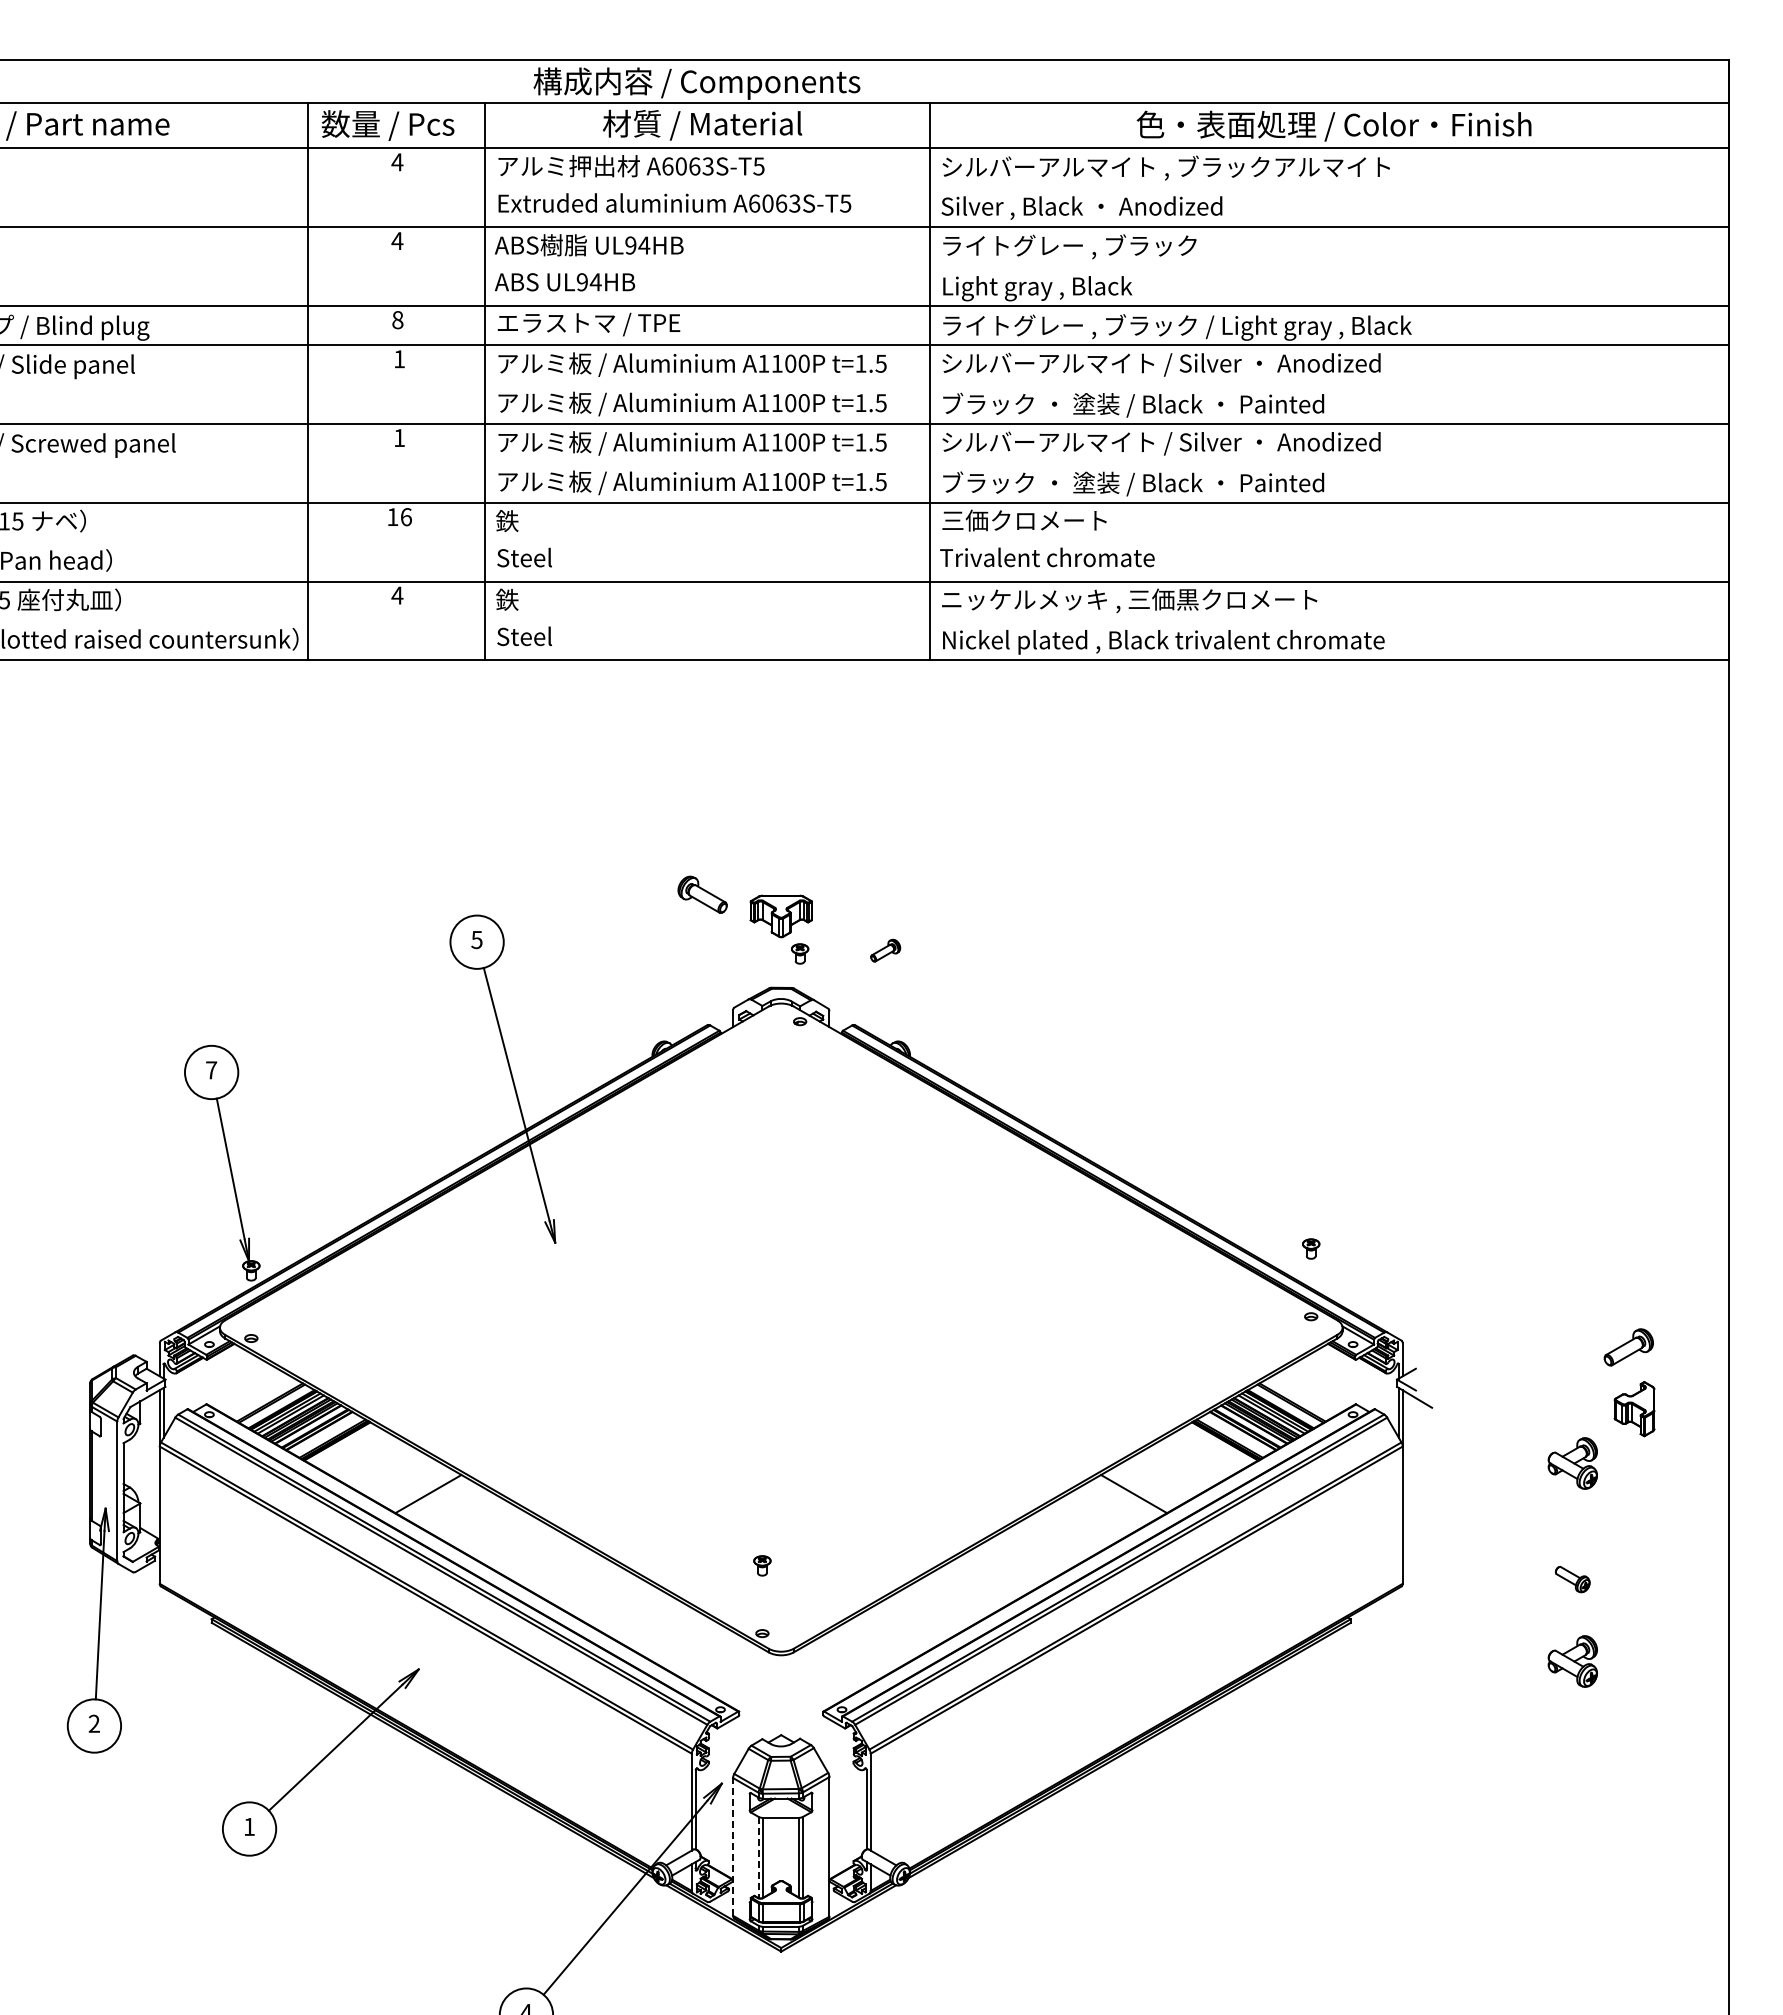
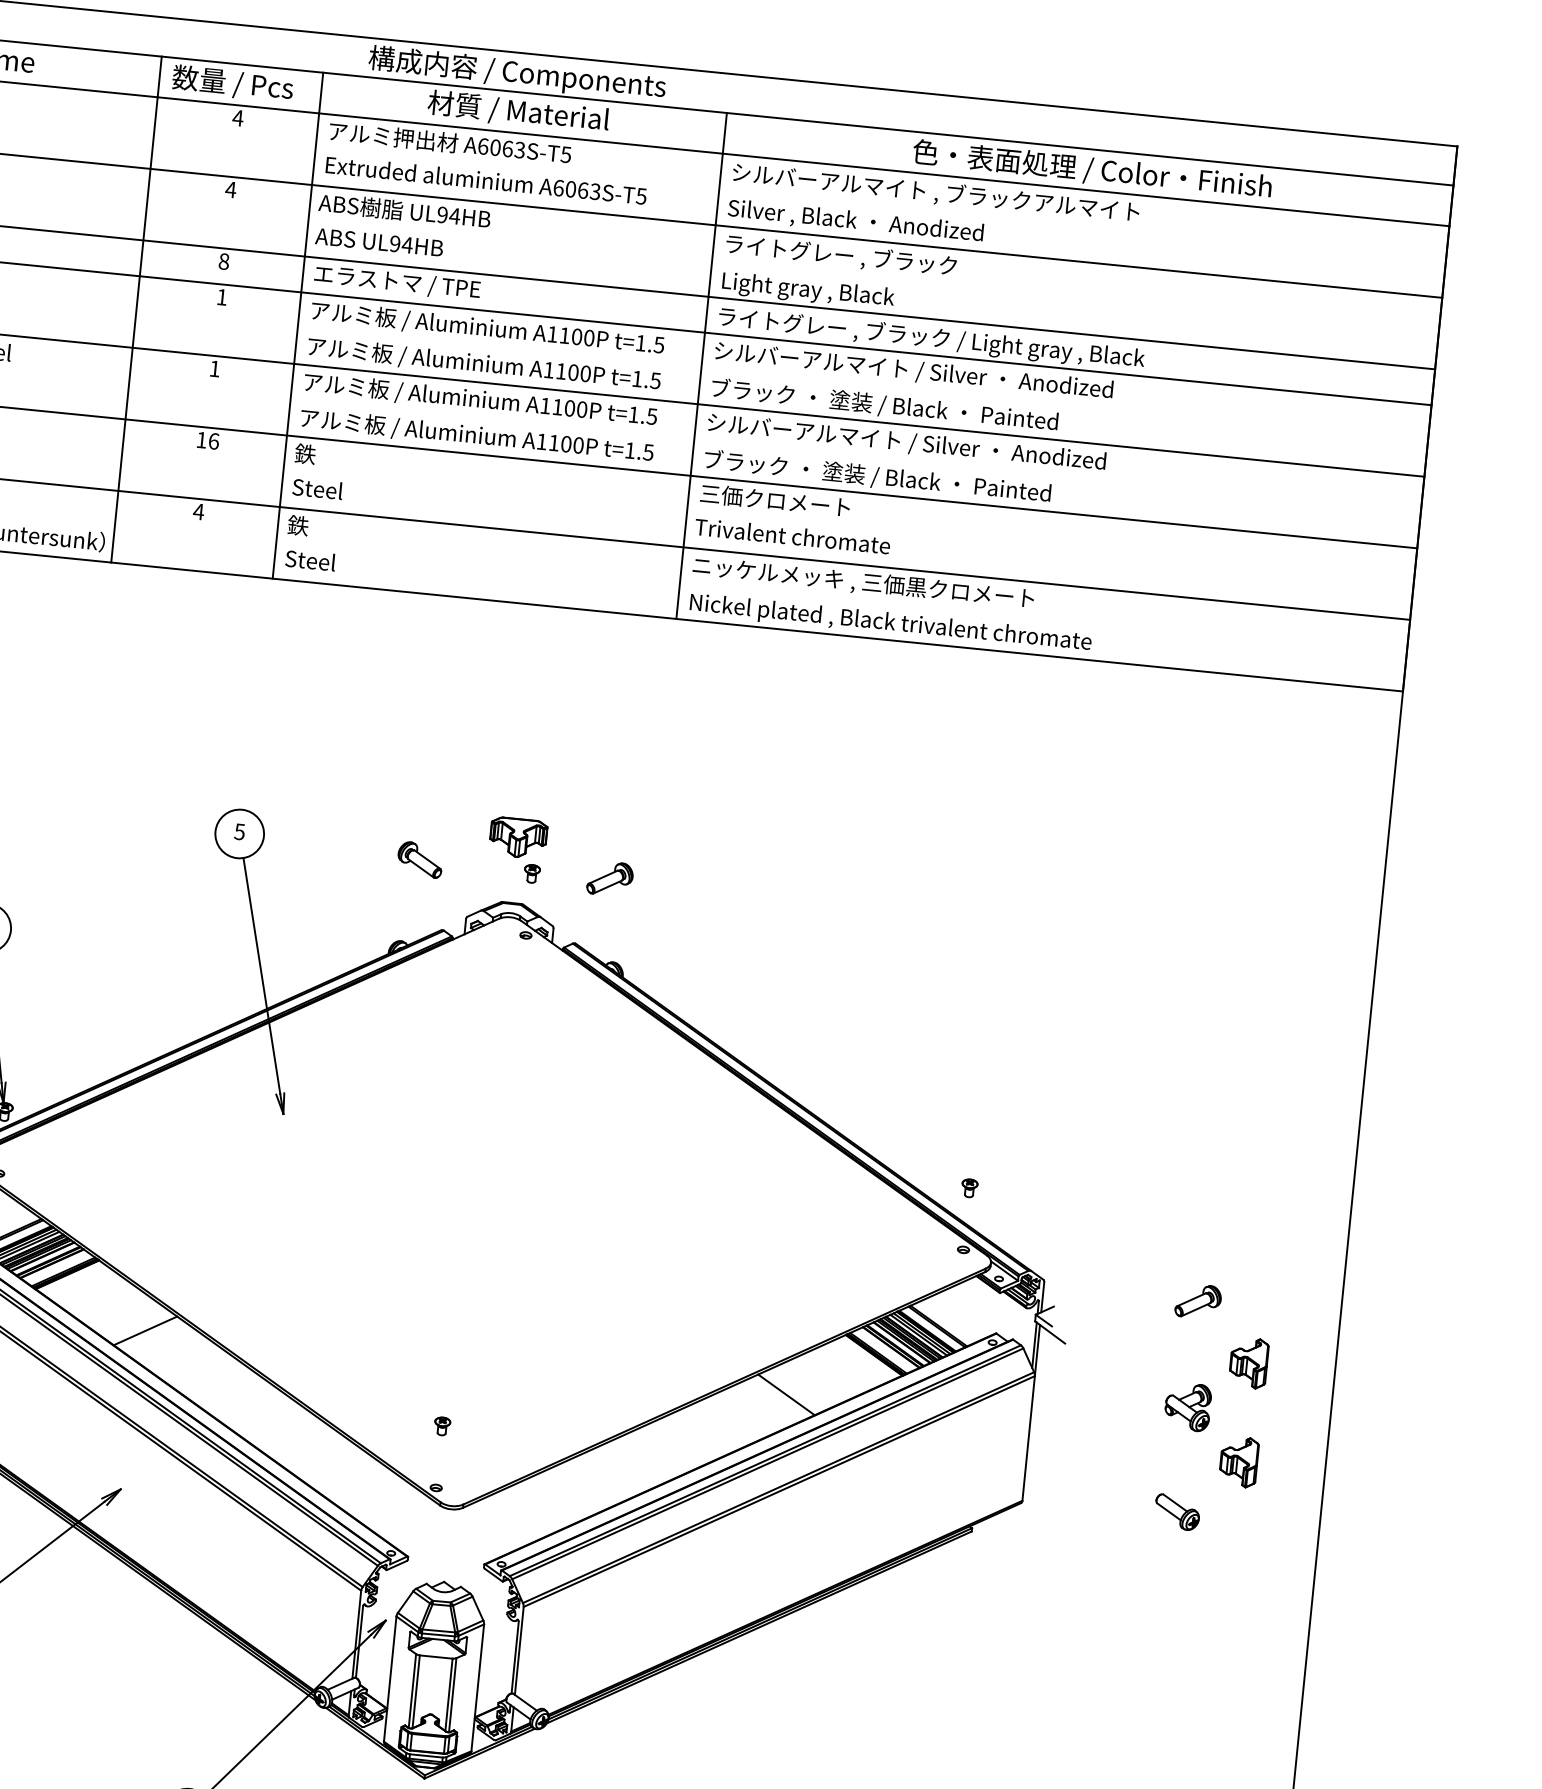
part: (702, 894) -> (420, 859), moved
part: (885, 950) -> (609, 878), size x1.67
part: (1628, 1347) -> (1198, 1301), moved
part: (1634, 1517) -> (1239, 1461), added
part: (1572, 1579) -> (1177, 1512), size x1.43
part: (1572, 1661) -> (1169, 1586), removed
line: (733, 1846) -> (390, 1678), dashed -> solid
line: (758, 1857) -> (412, 1691), dashed -> solid

